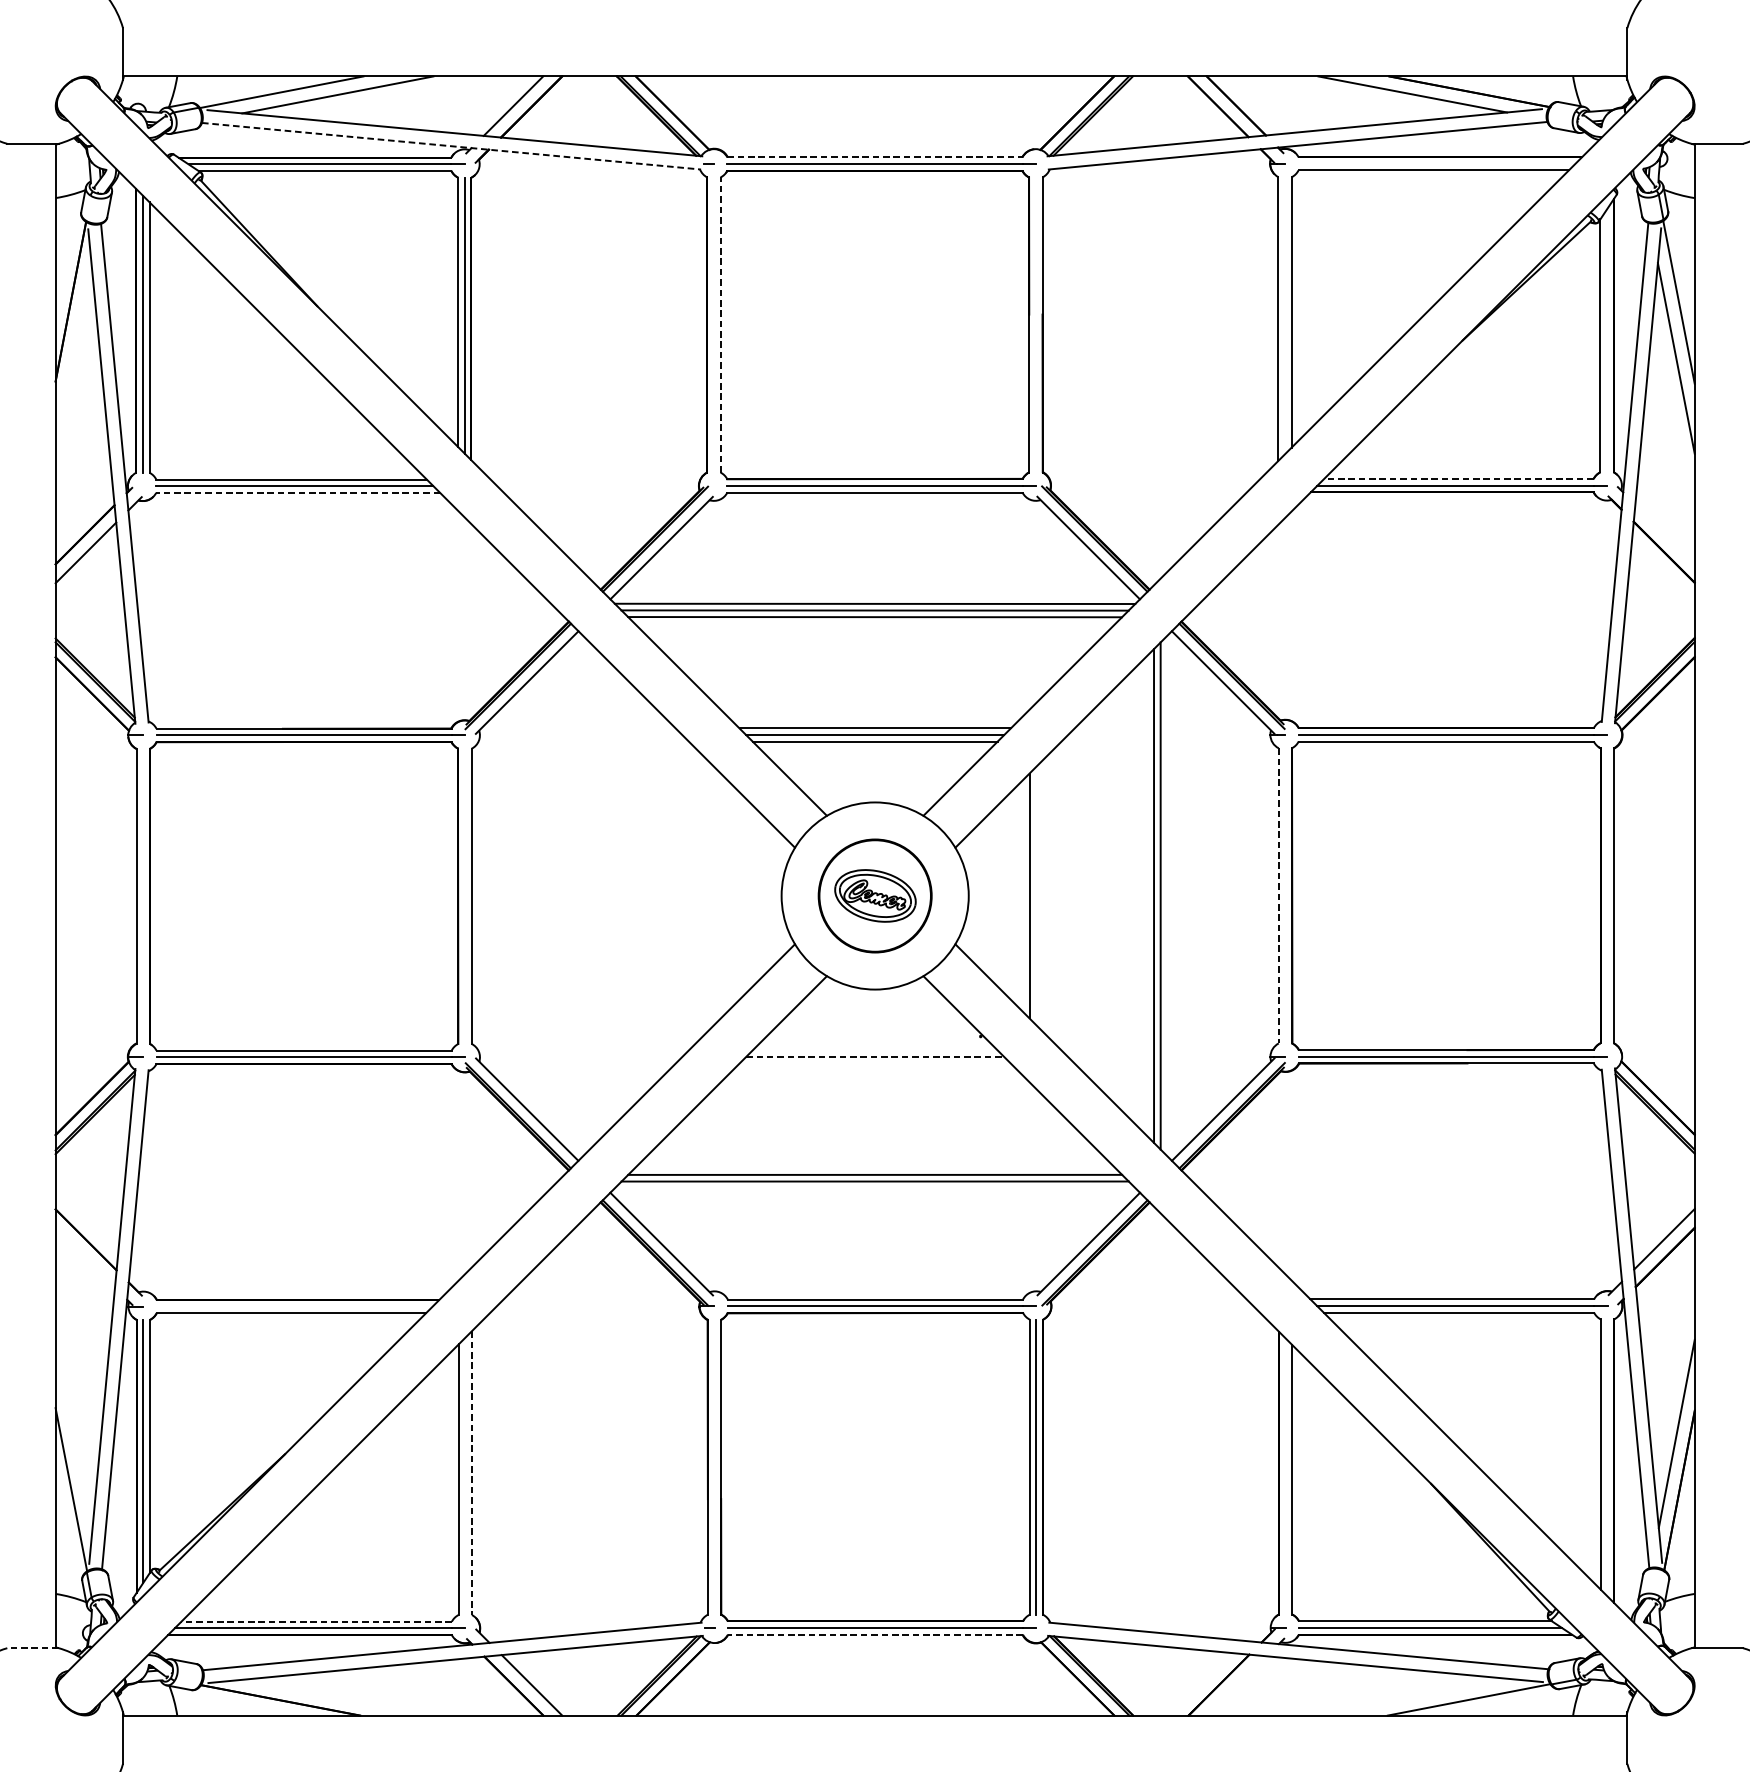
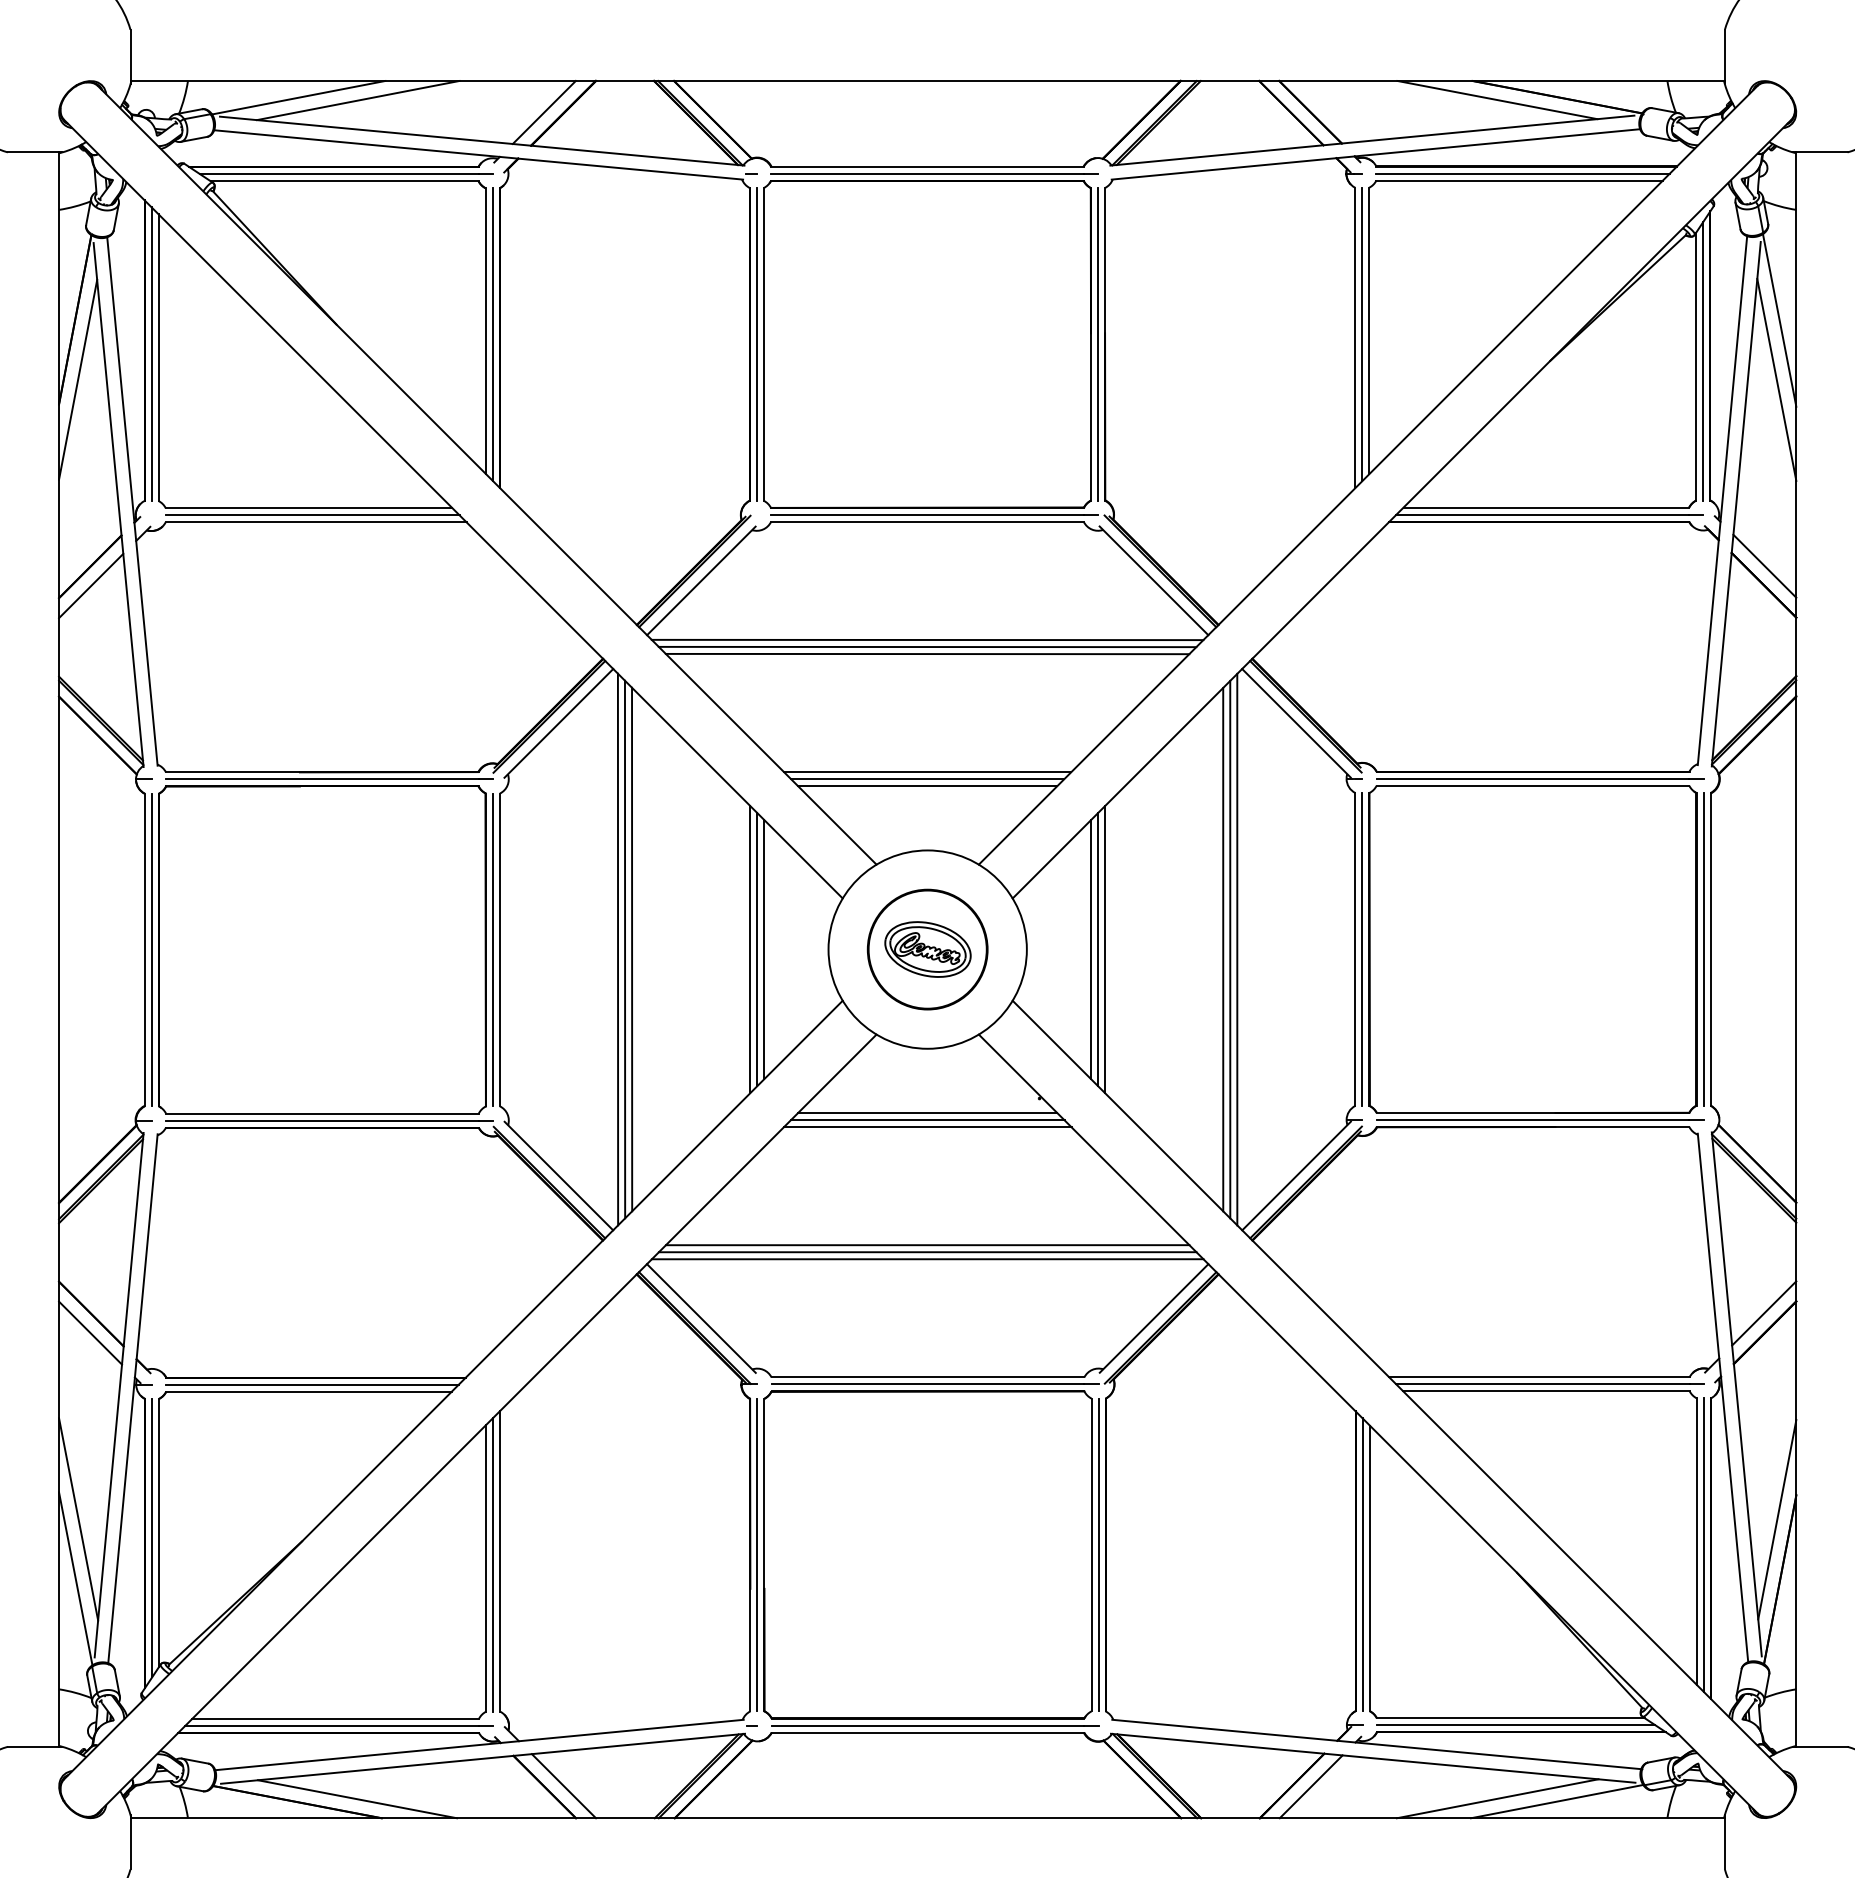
line: (451, 145) -> (478, 154), dashed -> solid
line: (875, 157) -> (927, 166), dashed -> solid
line: (1436, 163) -> (1522, 173), added
line: (1285, 315) -> (1362, 334), added
line: (720, 324) -> (763, 343), dashed -> solid
line: (713, 325) -> (756, 344), added
line: (1036, 325) -> (1098, 344), added
line: (1607, 340) -> (1703, 360), added
line: (73, 358) -> (78, 379), added
line: (1459, 478) -> (1546, 507), dashed -> solid
line: (297, 493) -> (315, 522), dashed -> solid
line: (1664, 533) -> (1764, 565), added
line: (142, 895) -> (151, 949), added
line: (464, 895) -> (492, 949), added
line: (582, 895) -> (617, 949), added
line: (589, 895) -> (624, 949), added
line: (596, 895) -> (632, 949), added
line: (708, 895) -> (750, 949), added
line: (714, 895) -> (757, 949), added
line: (721, 895) -> (764, 949), added
line: (1036, 895) -> (1098, 949), added
line: (1042, 895) -> (1105, 949), added
line: (1167, 895) -> (1237, 949), added
line: (1278, 895) -> (1355, 949), dashed -> solid
line: (1285, 895) -> (1362, 949), added
line: (1607, 895) -> (1703, 949), added
line: (875, 1050) -> (927, 1113), added
line: (875, 1057) -> (927, 1120), dashed -> solid
line: (875, 1063) -> (927, 1127), added
line: (875, 1188) -> (927, 1259), added
line: (85, 1257) -> (90, 1332), added
line: (294, 1306) -> (312, 1384), added
line: (73, 1433) -> (78, 1519), added
line: (1607, 1457) -> (1703, 1544), added
line: (714, 1466) -> (757, 1554), added
line: (472, 1473) -> (500, 1561), dashed -> solid
line: (465, 1476) -> (493, 1564), added
line: (1285, 1476) -> (1362, 1564), added
line: (316, 1621) -> (335, 1718), dashed -> solid
line: (875, 1634) -> (927, 1732), dashed -> solid
line: (32, 1647) -> (34, 1746), dashed -> solid
line: (1236, 1685) -> (1310, 1786), added
line: (1412, 1696) -> (1497, 1798), added
line: (337, 1697) -> (357, 1799), added

